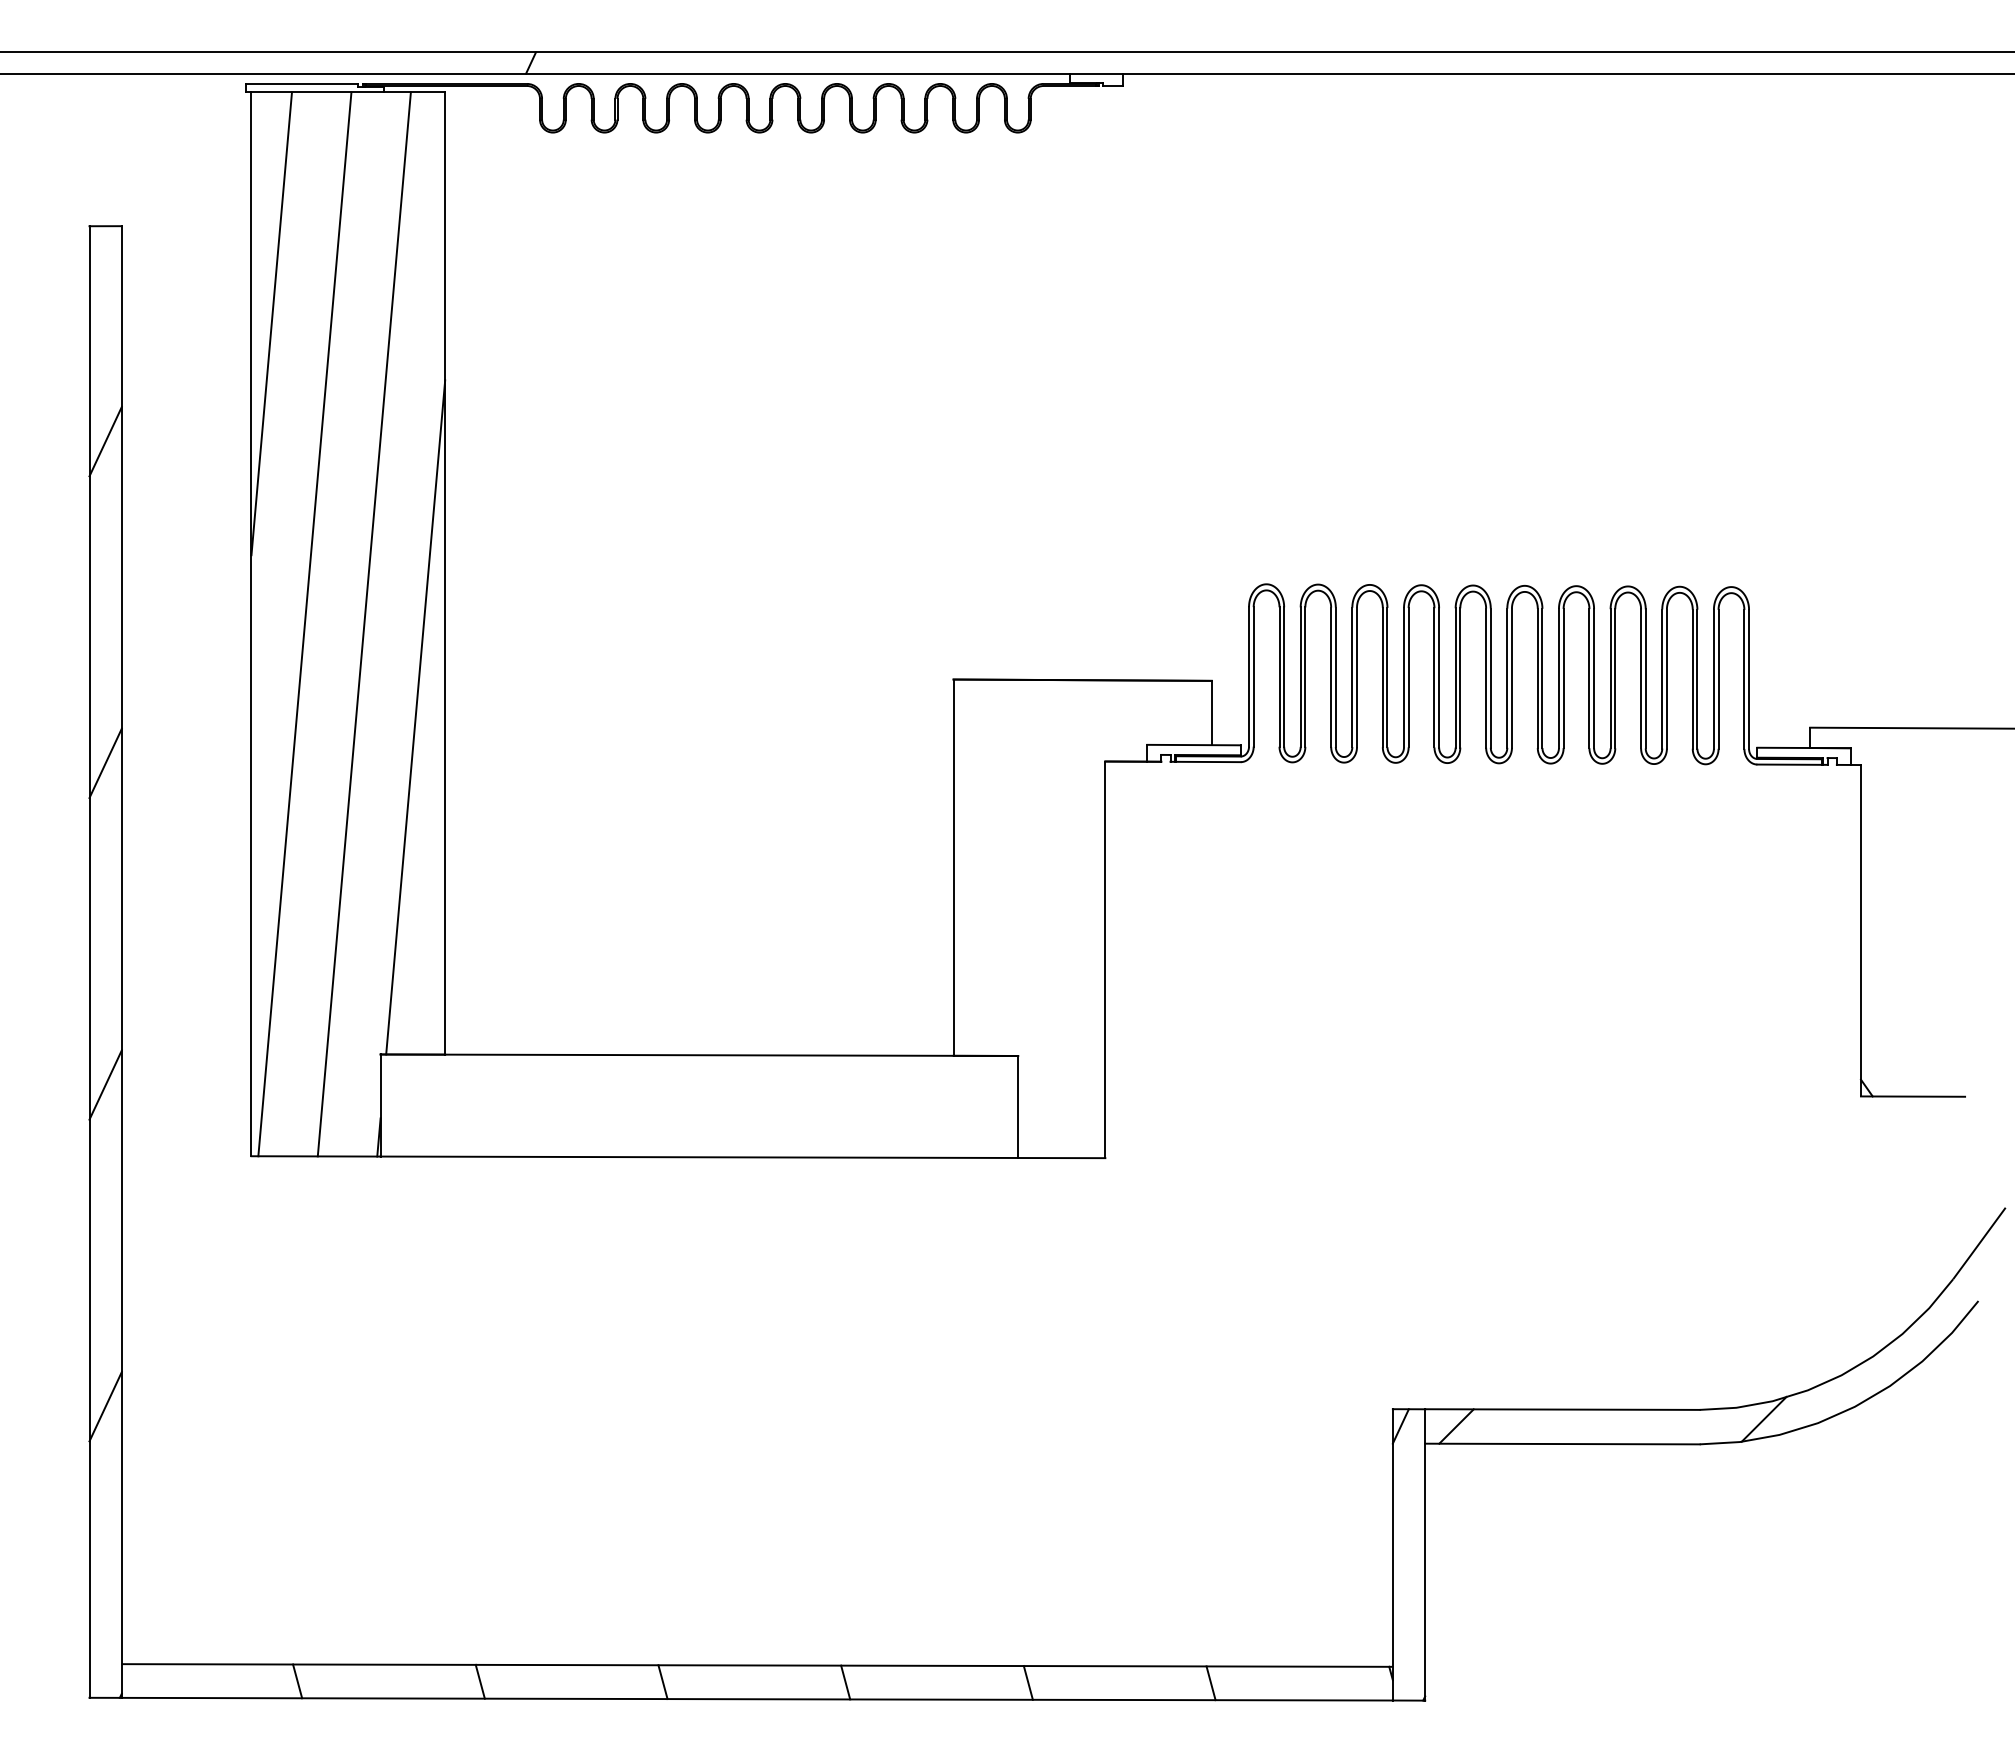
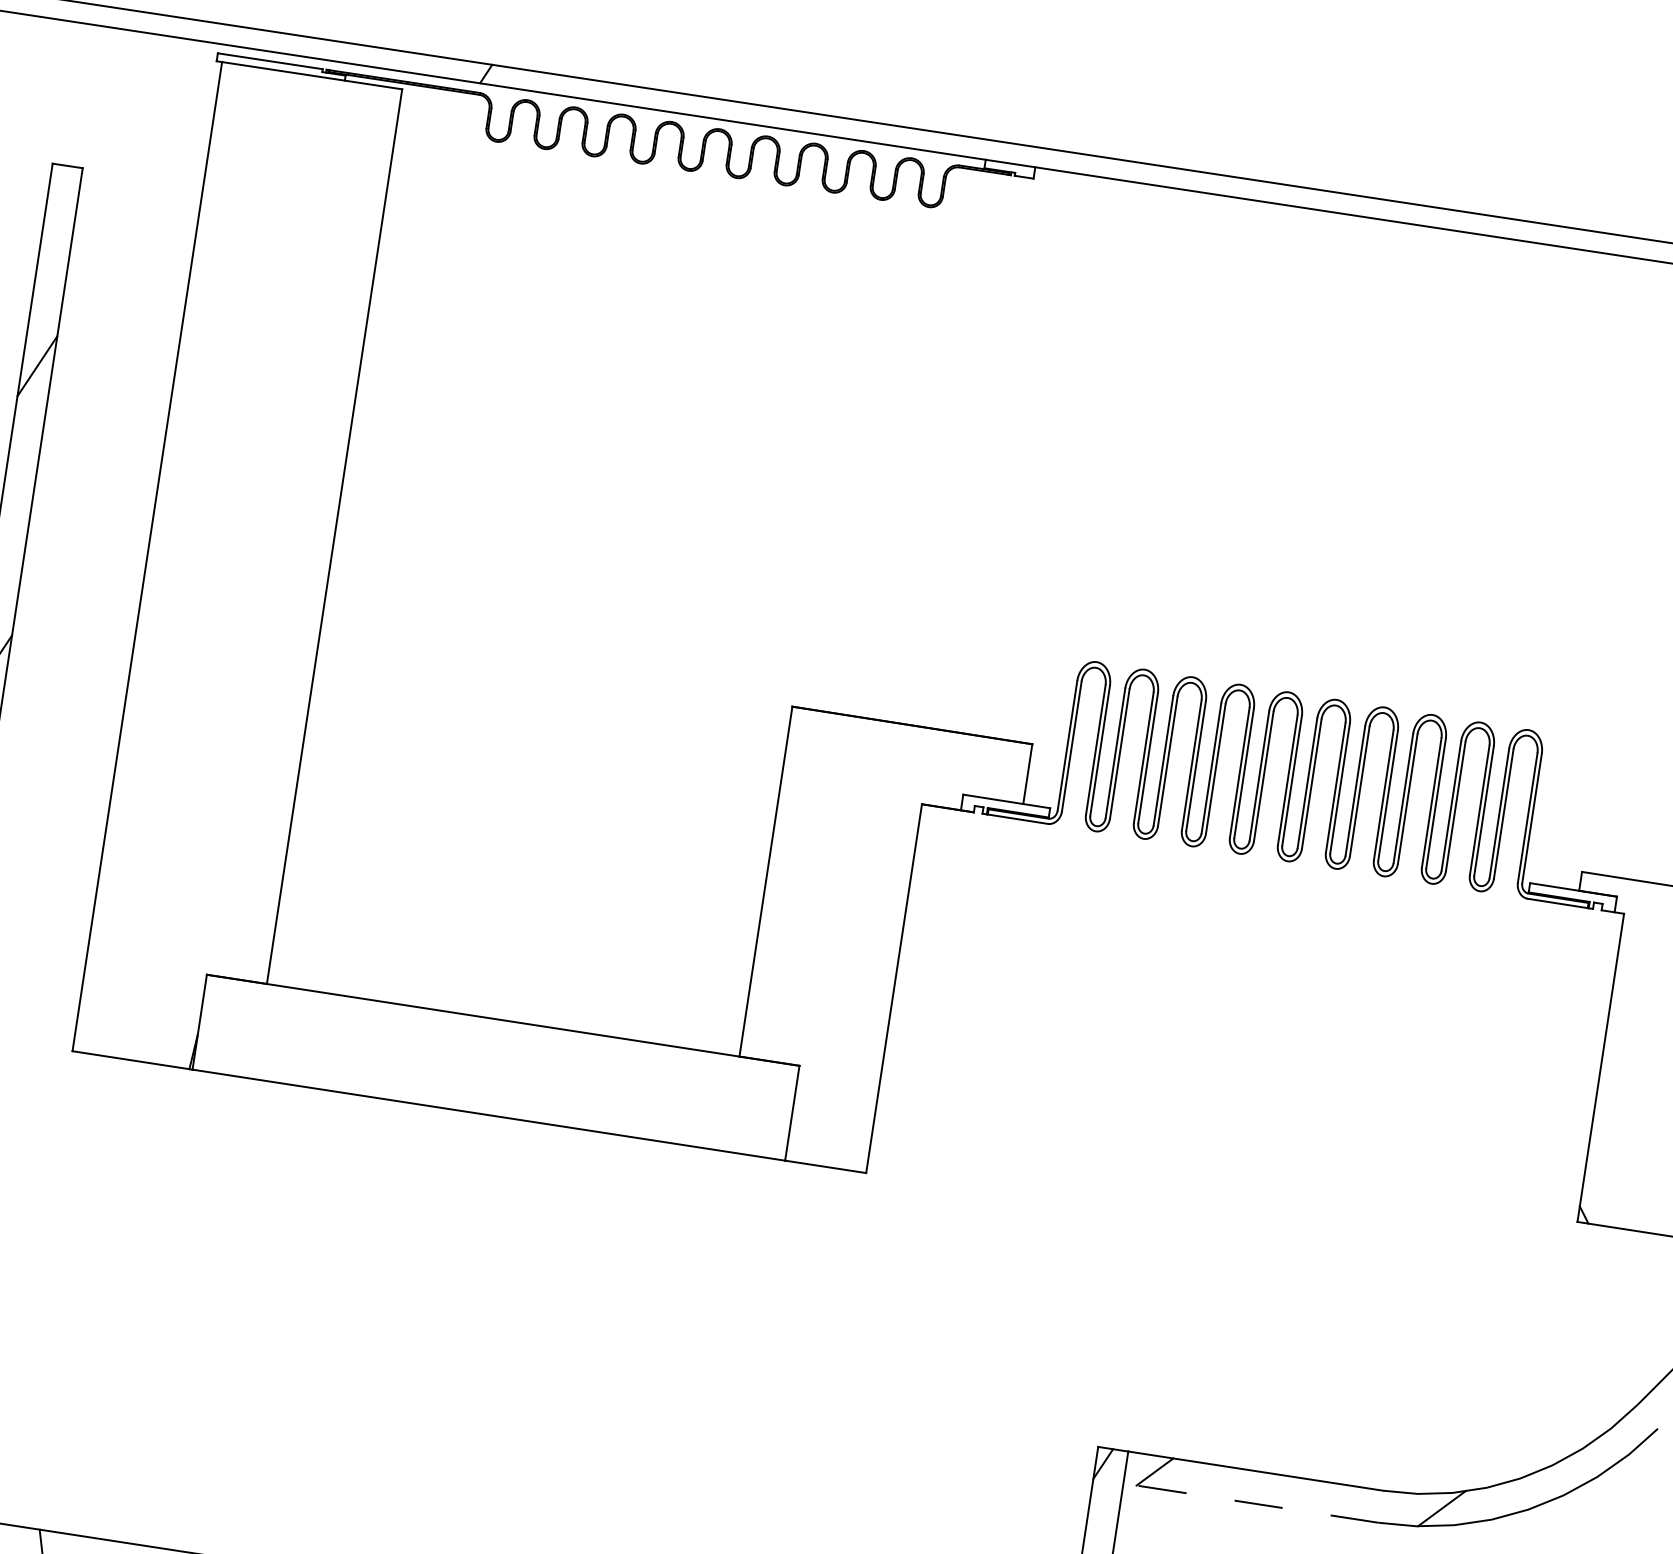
line: (271, 323) -> (208, 279), removed
line: (304, 624) -> (196, 564), removed
line: (363, 624) -> (251, 572), removed
line: (415, 717) -> (286, 666), removed
line: (1561, 1444) -> (1250, 1503), solid -> dashed

